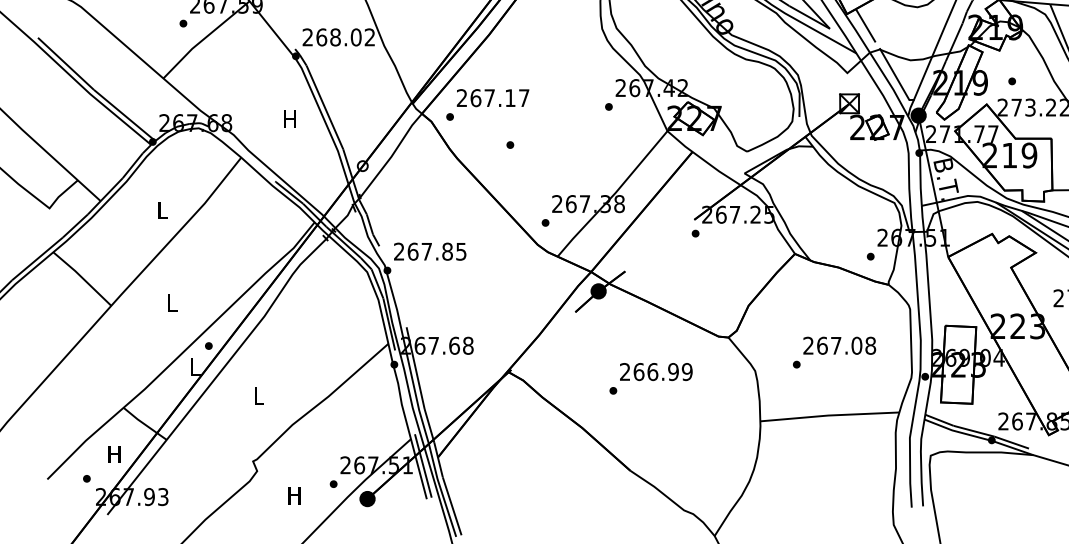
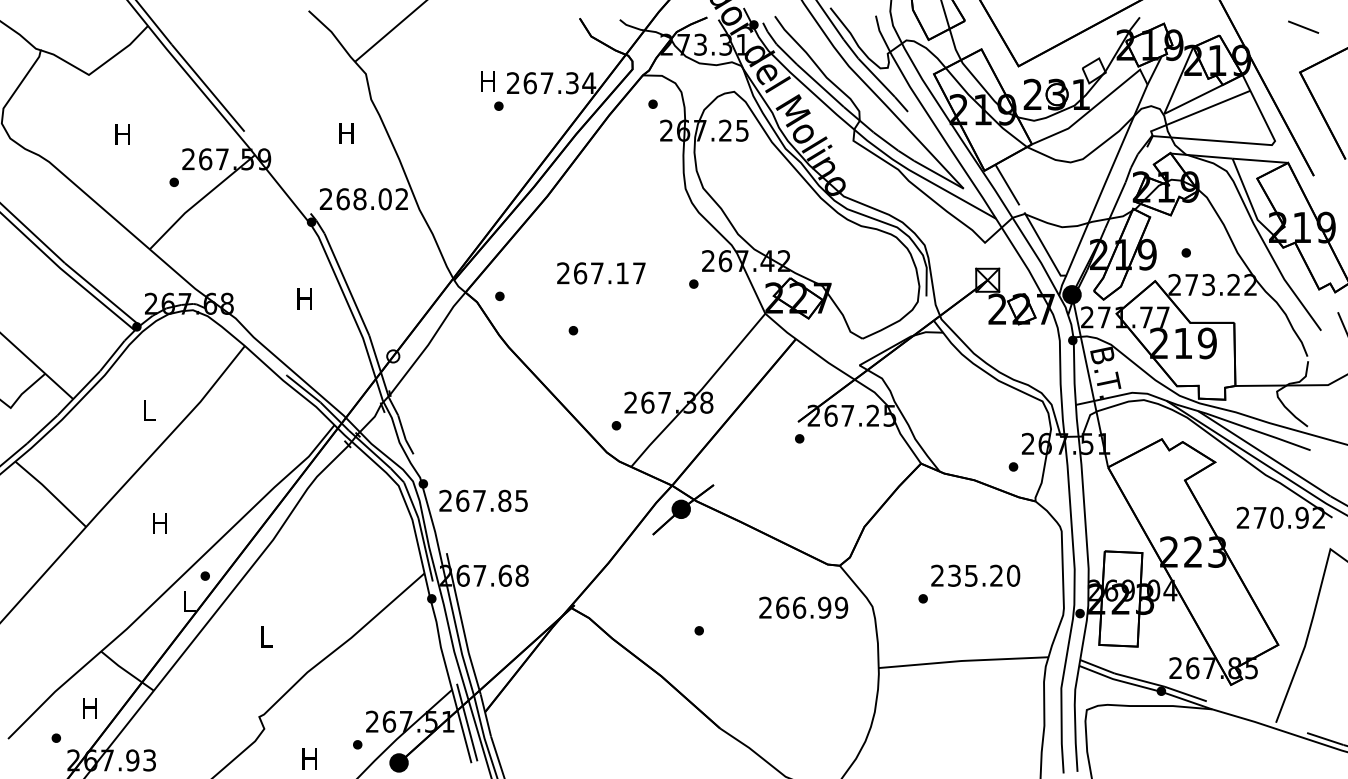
text: (493, 98) -> (601, 273), moved
text: (430, 251) -> (483, 500), moved
text: (171, 302) -> (159, 523), L -> H
text: (846, 345) -> (984, 575), 267.08 -> 235.20
text: (656, 371) -> (803, 607), moved

